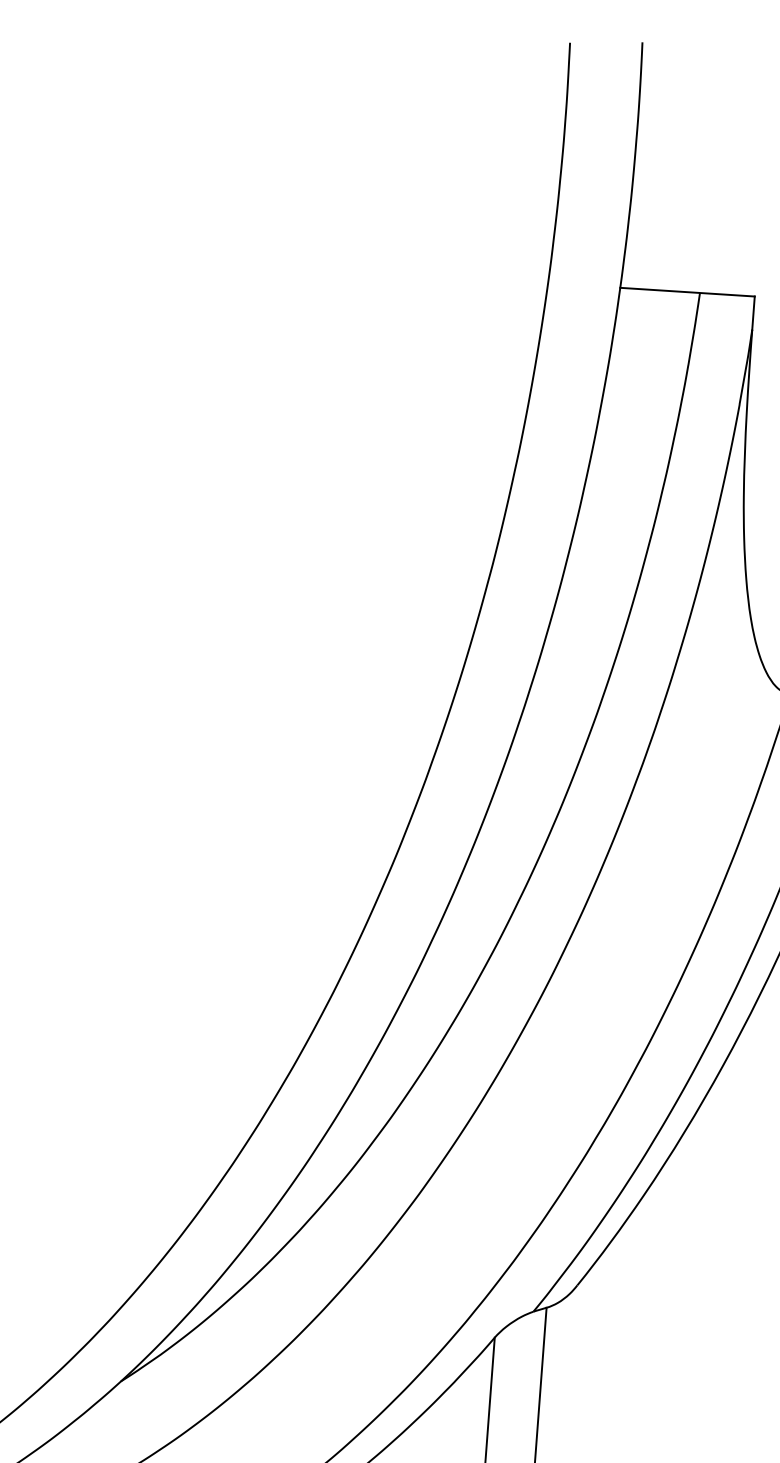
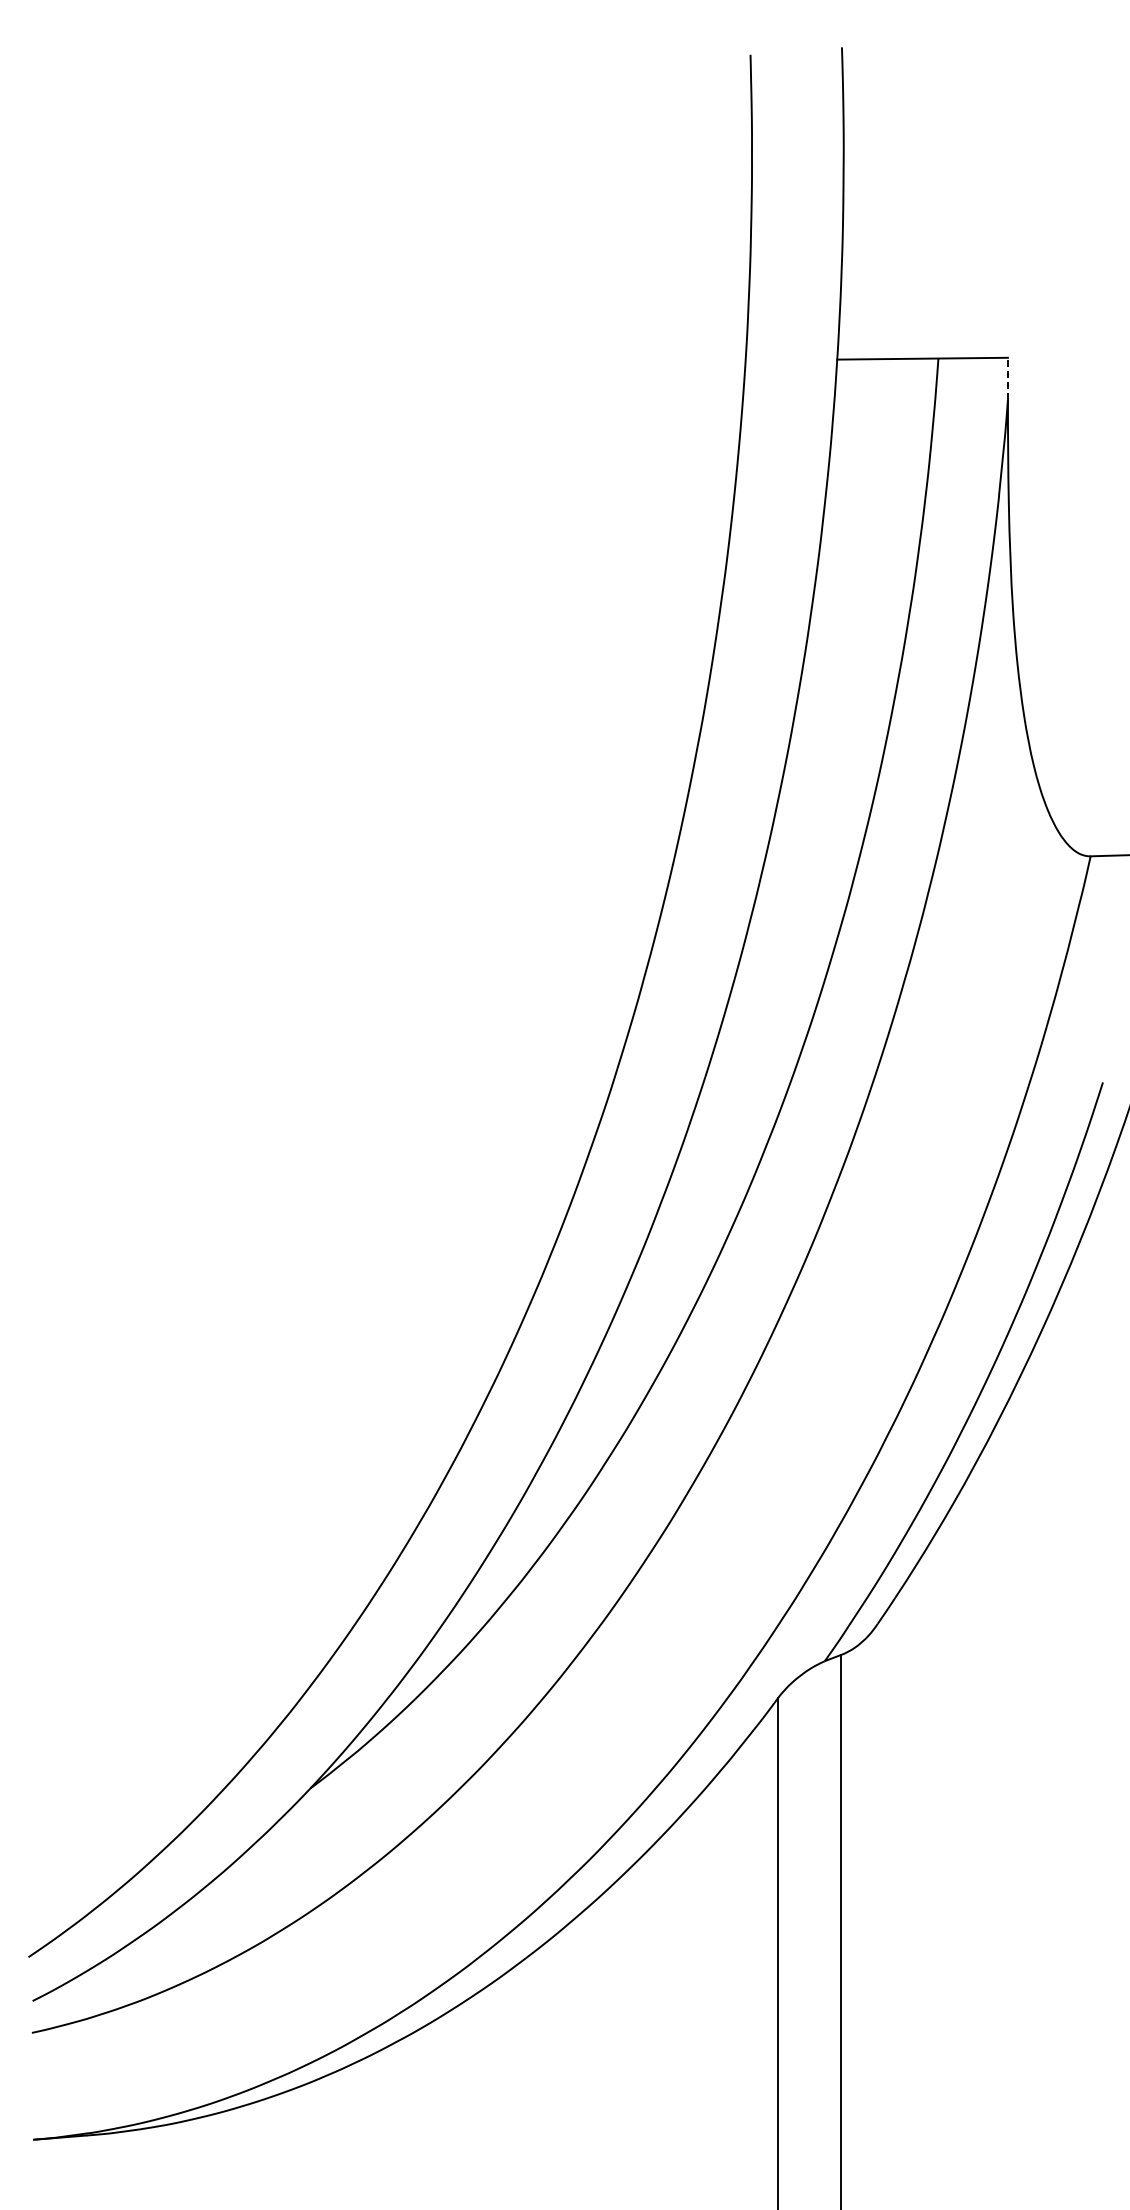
line: (753, 312) -> (1007, 378), solid -> dashed

